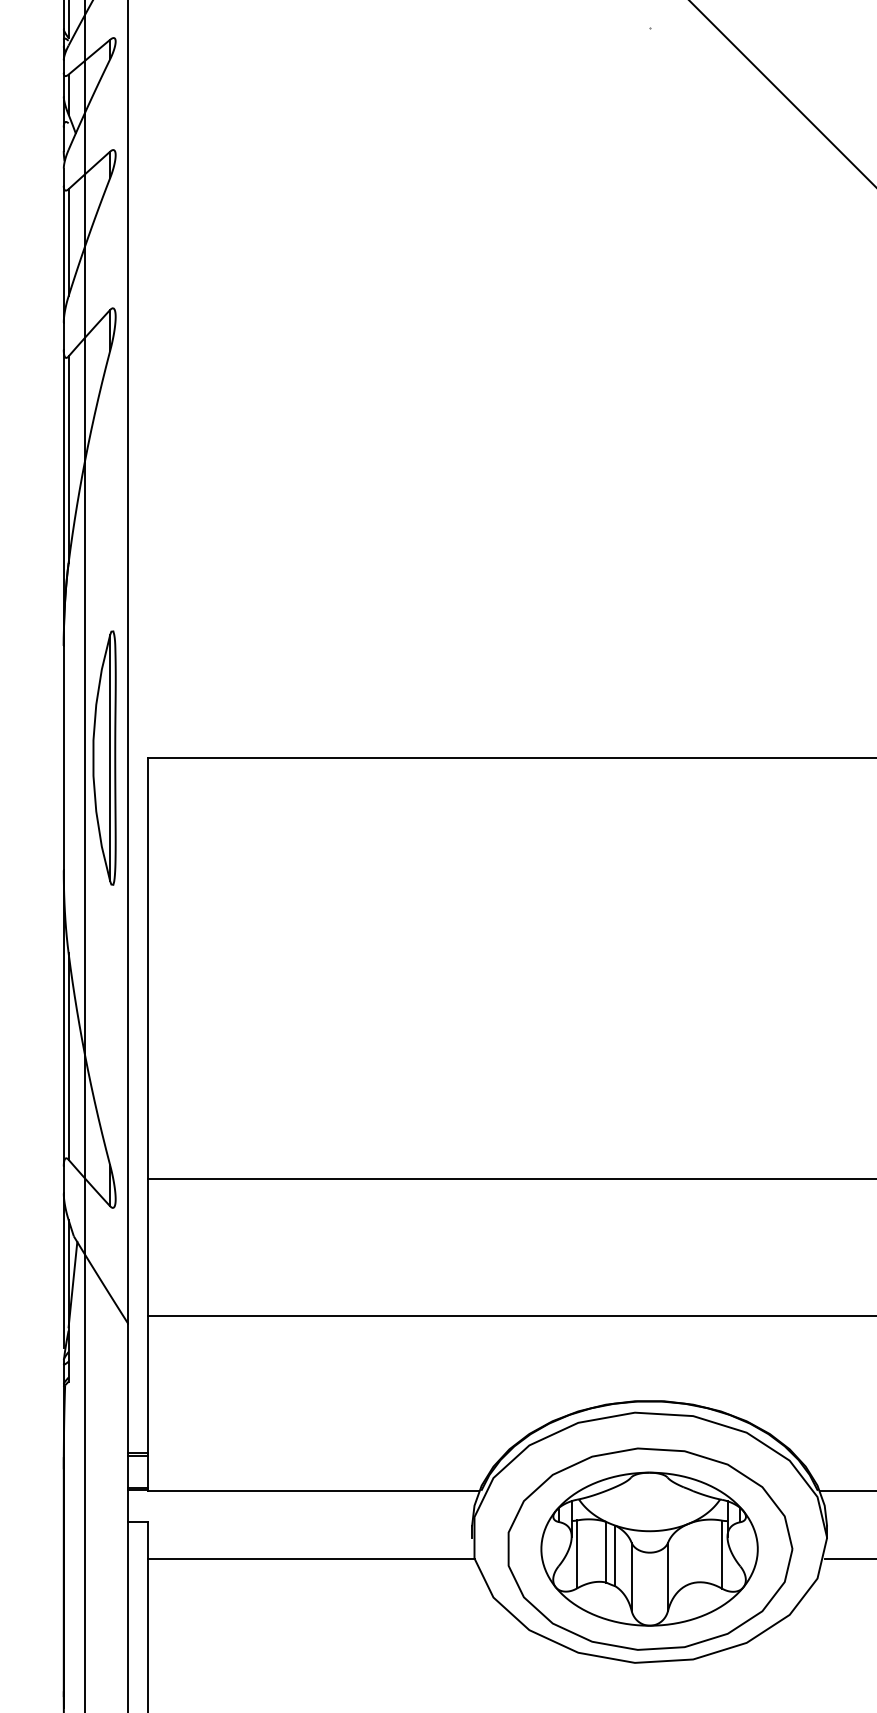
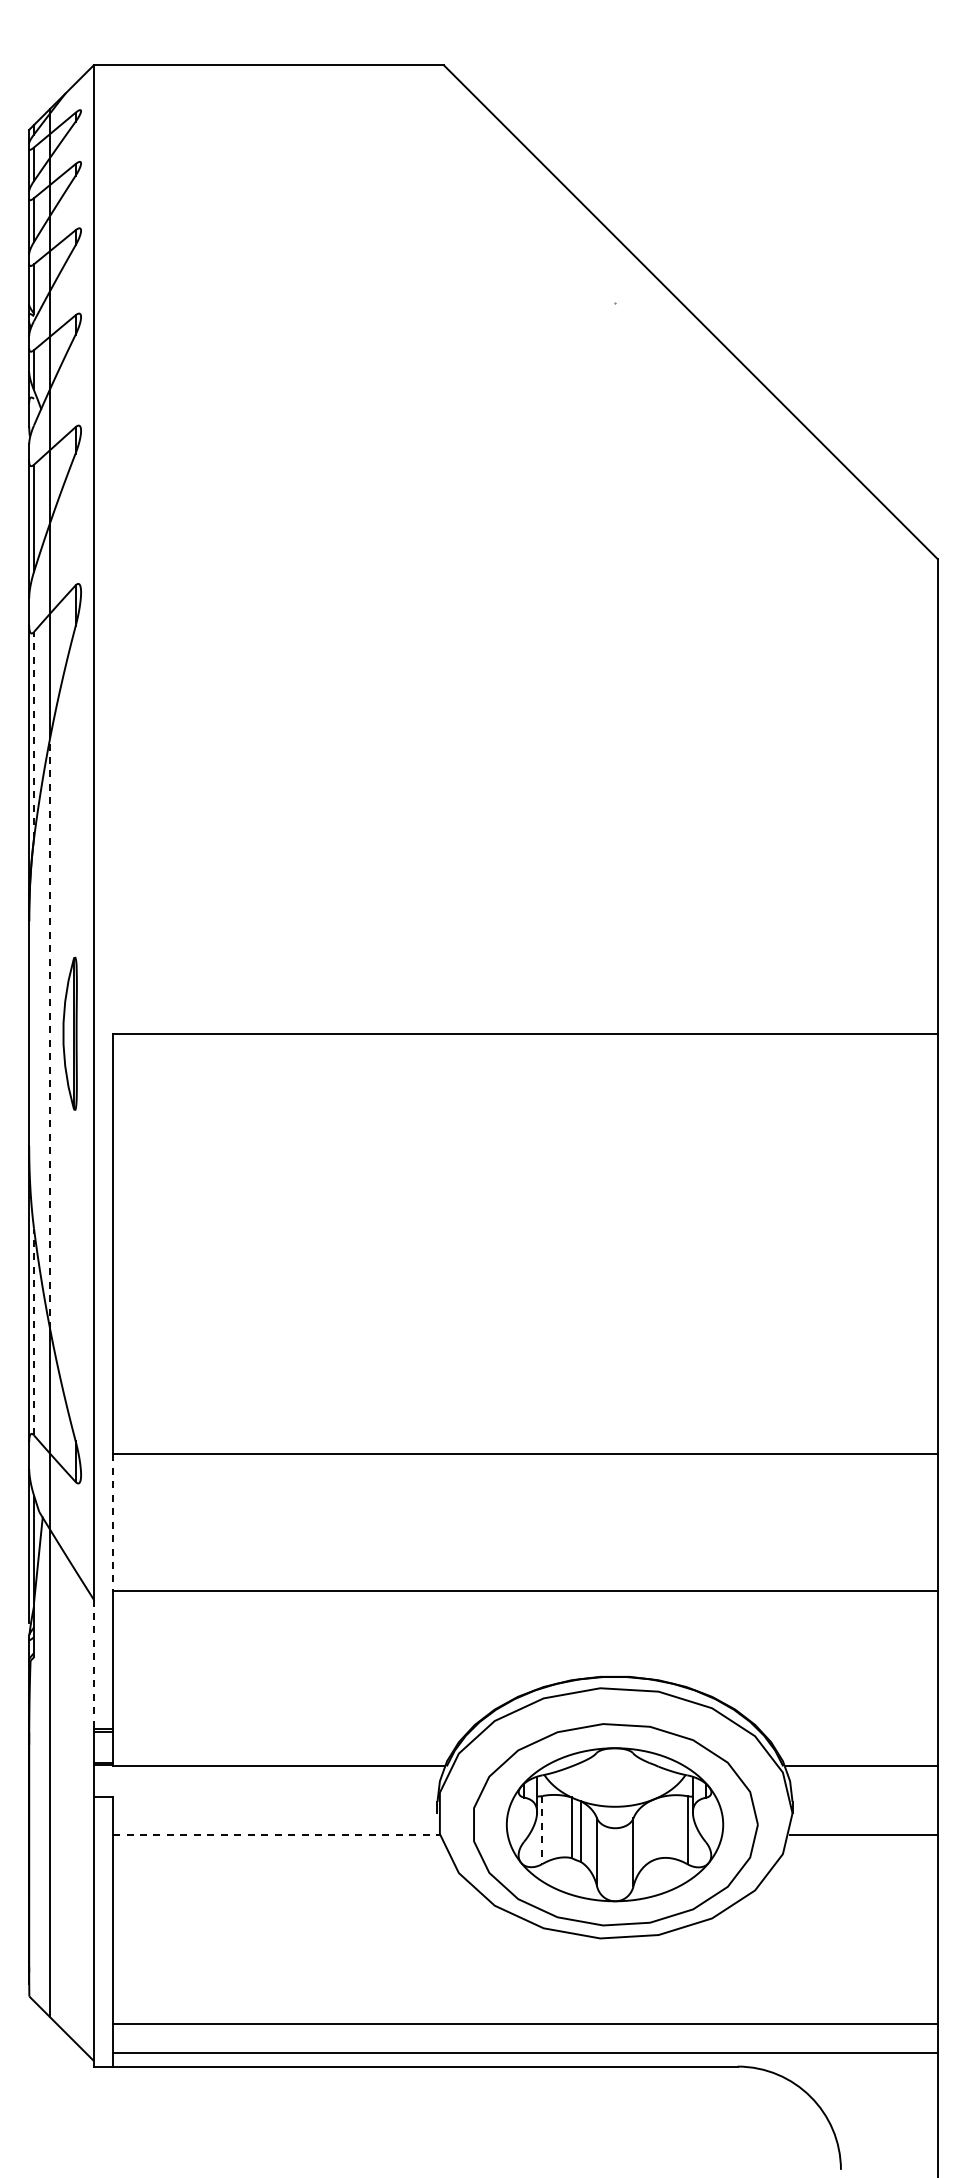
line: (69, 458) -> (34, 734), solid -> dashed
line: (85, 757) -> (50, 1033), solid -> dashed
part: (105, 757) -> (70, 1033), size x0.6
line: (69, 1055) -> (34, 1331), solid -> dashed
line: (148, 1247) -> (113, 1523), solid -> dashed
line: (128, 1388) -> (93, 1664), solid -> dashed
line: (577, 1554) -> (542, 1830), solid -> dashed
line: (312, 1558) -> (277, 1834), solid -> dashed

